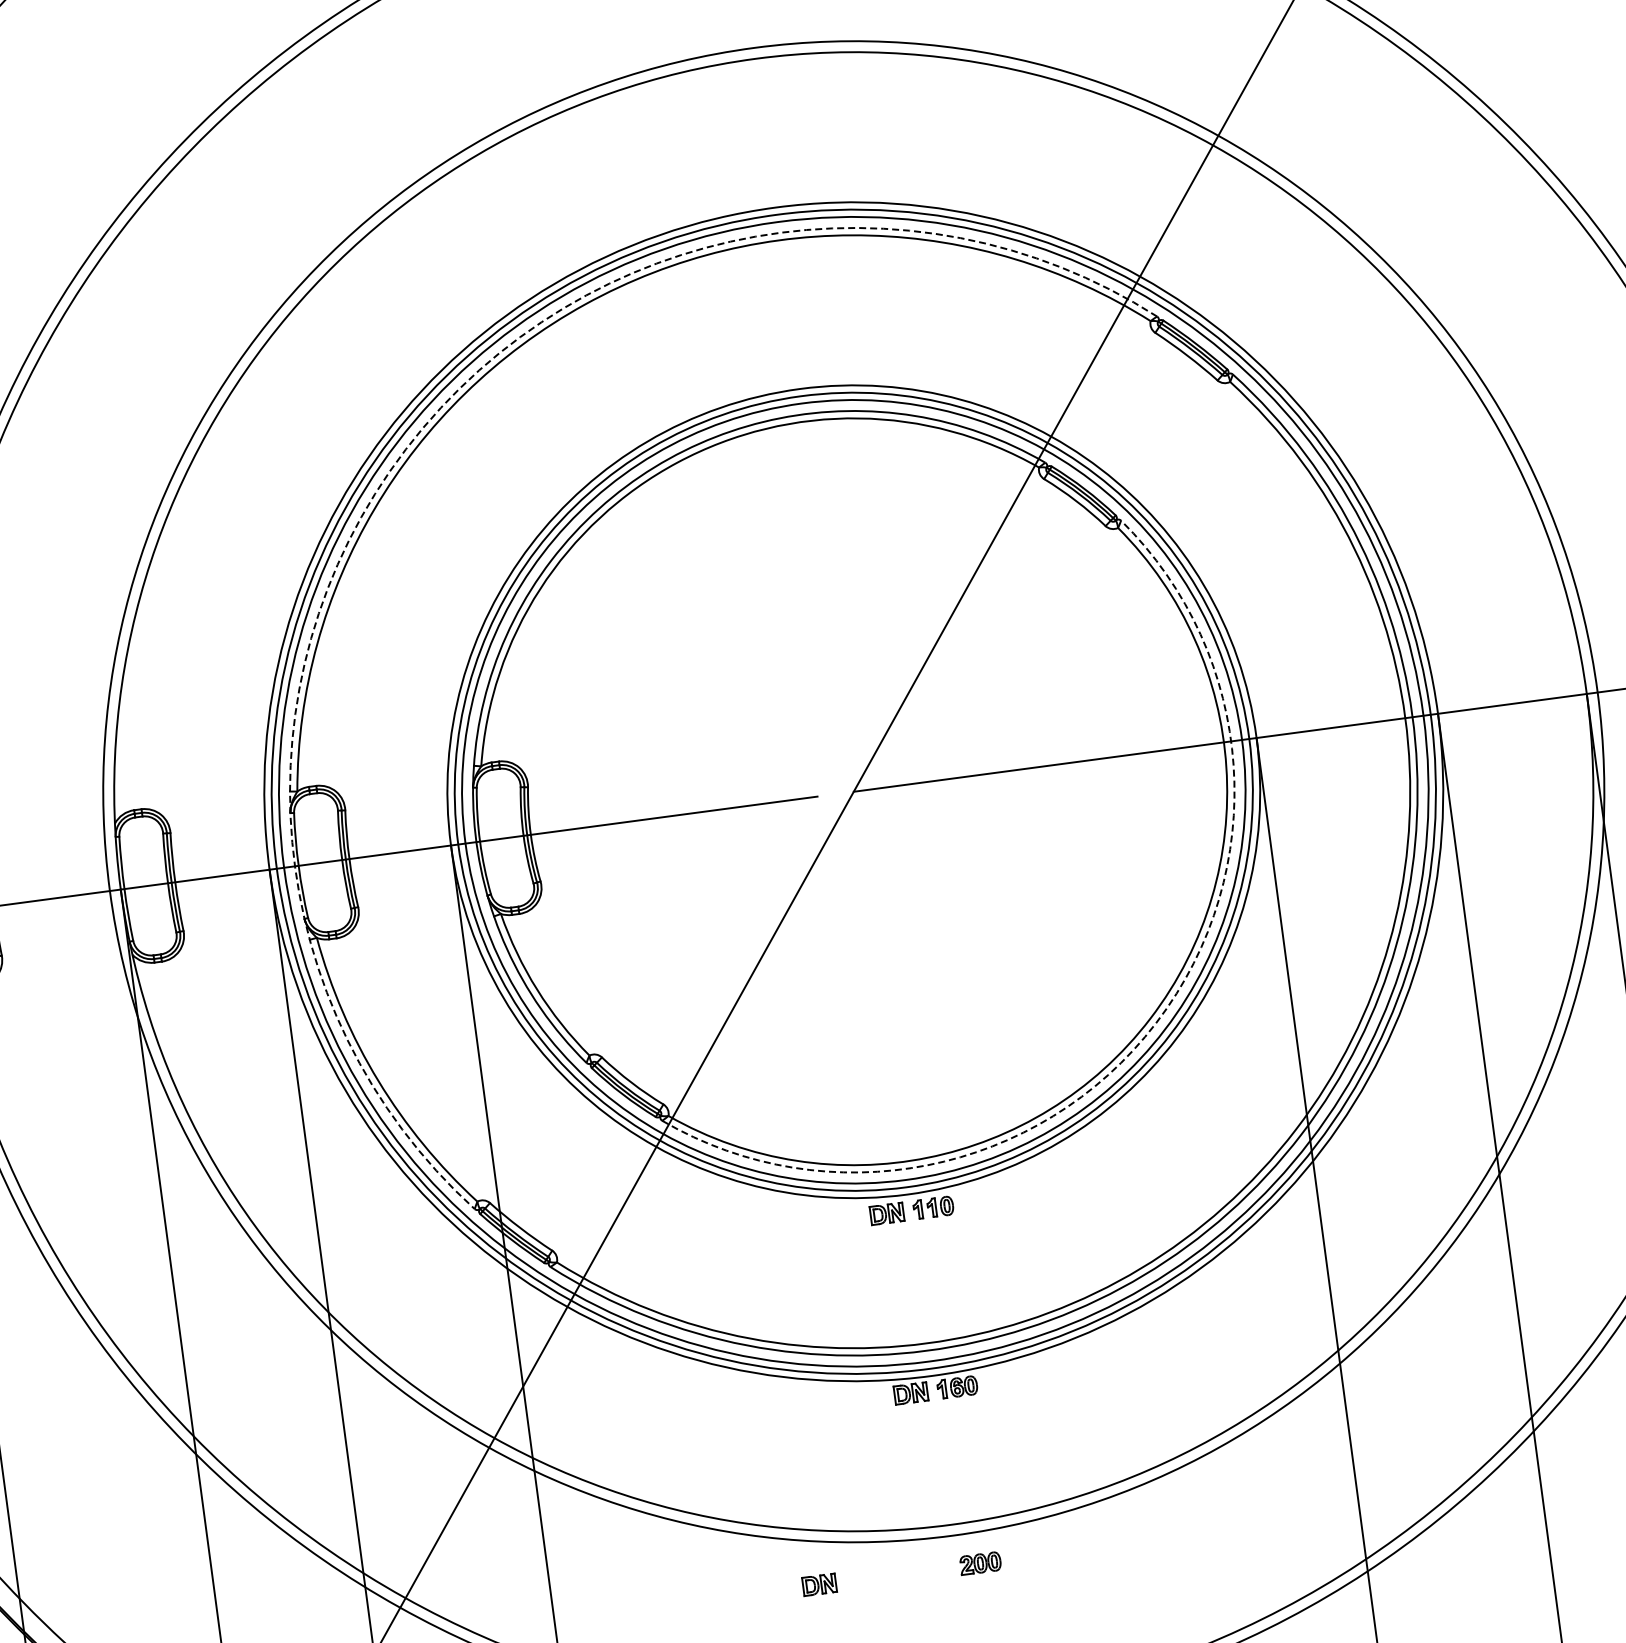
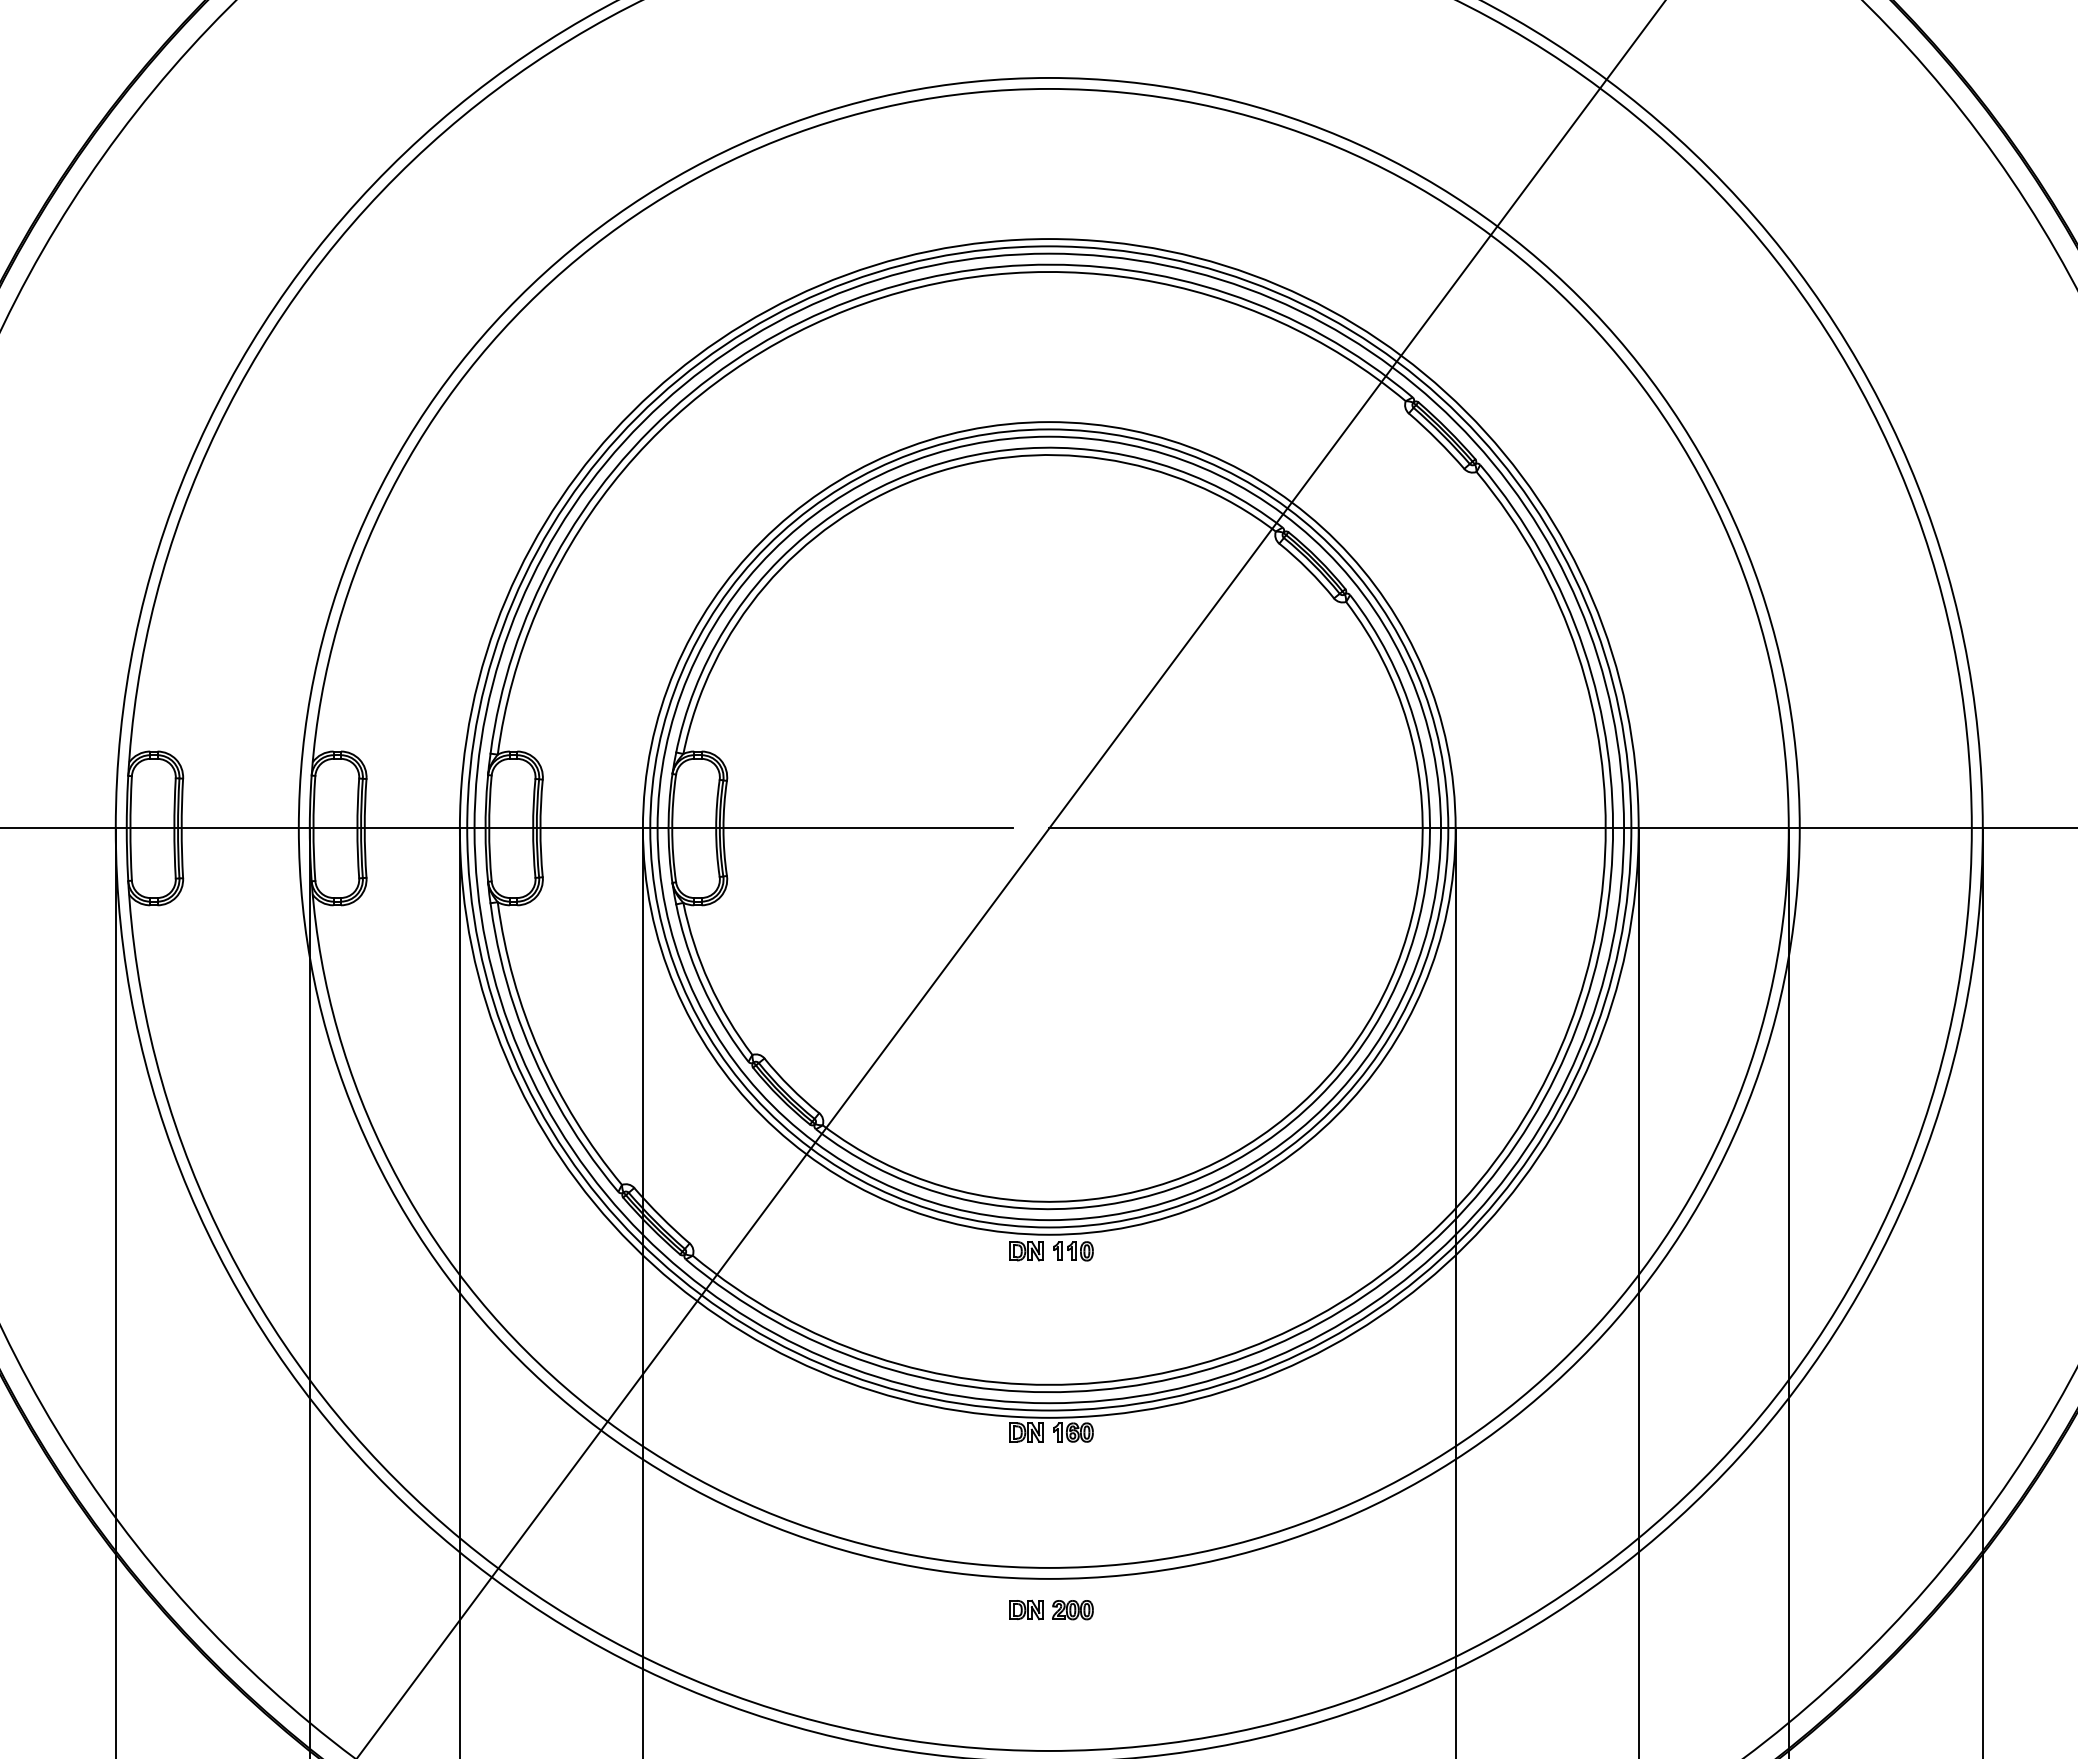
arc: (405, 449) -> (650, 429), dashed -> solid
arc: (1156, 1022) -> (1318, 1097), dashed -> solid
part: (819, 1584) -> (1026, 1609), moved

